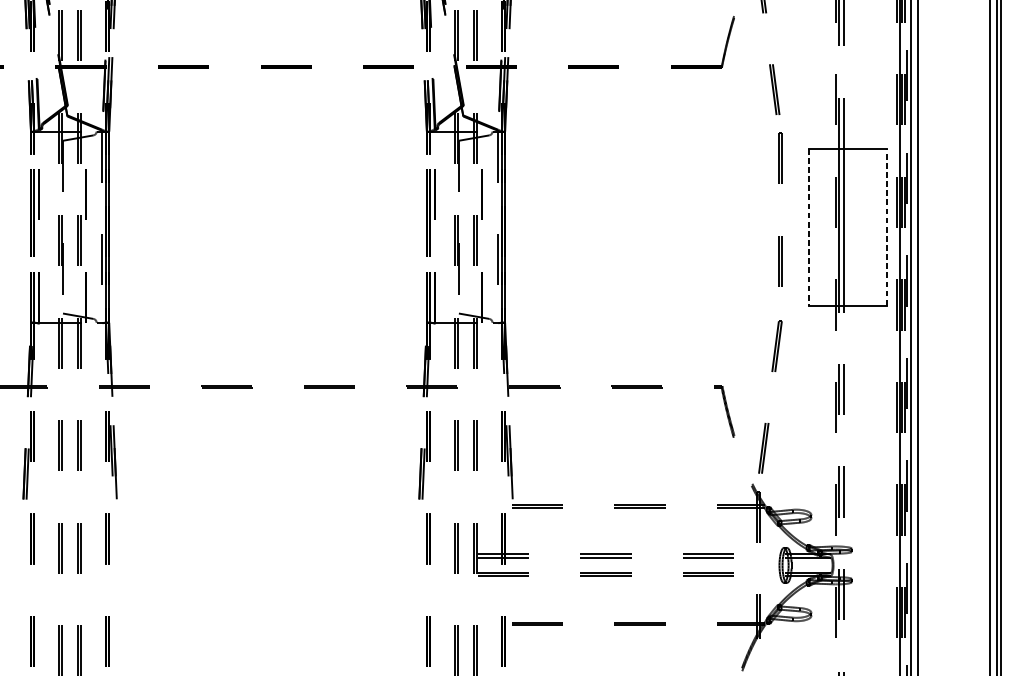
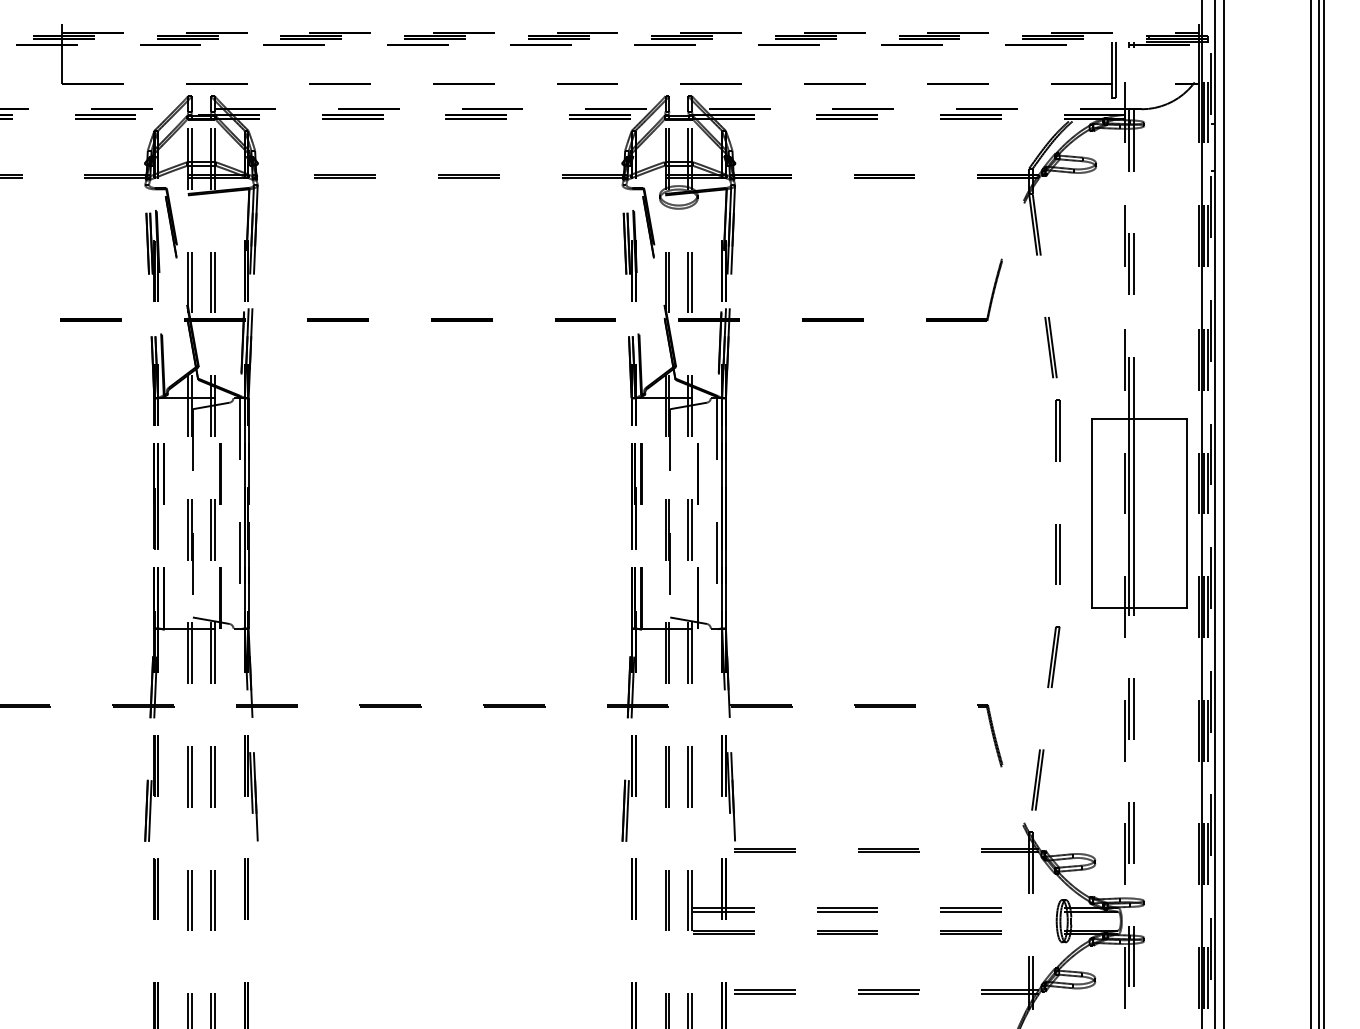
line: (809, 227) -> (1092, 513), dashed -> solid
line: (887, 227) -> (1186, 513), dashed -> solid

